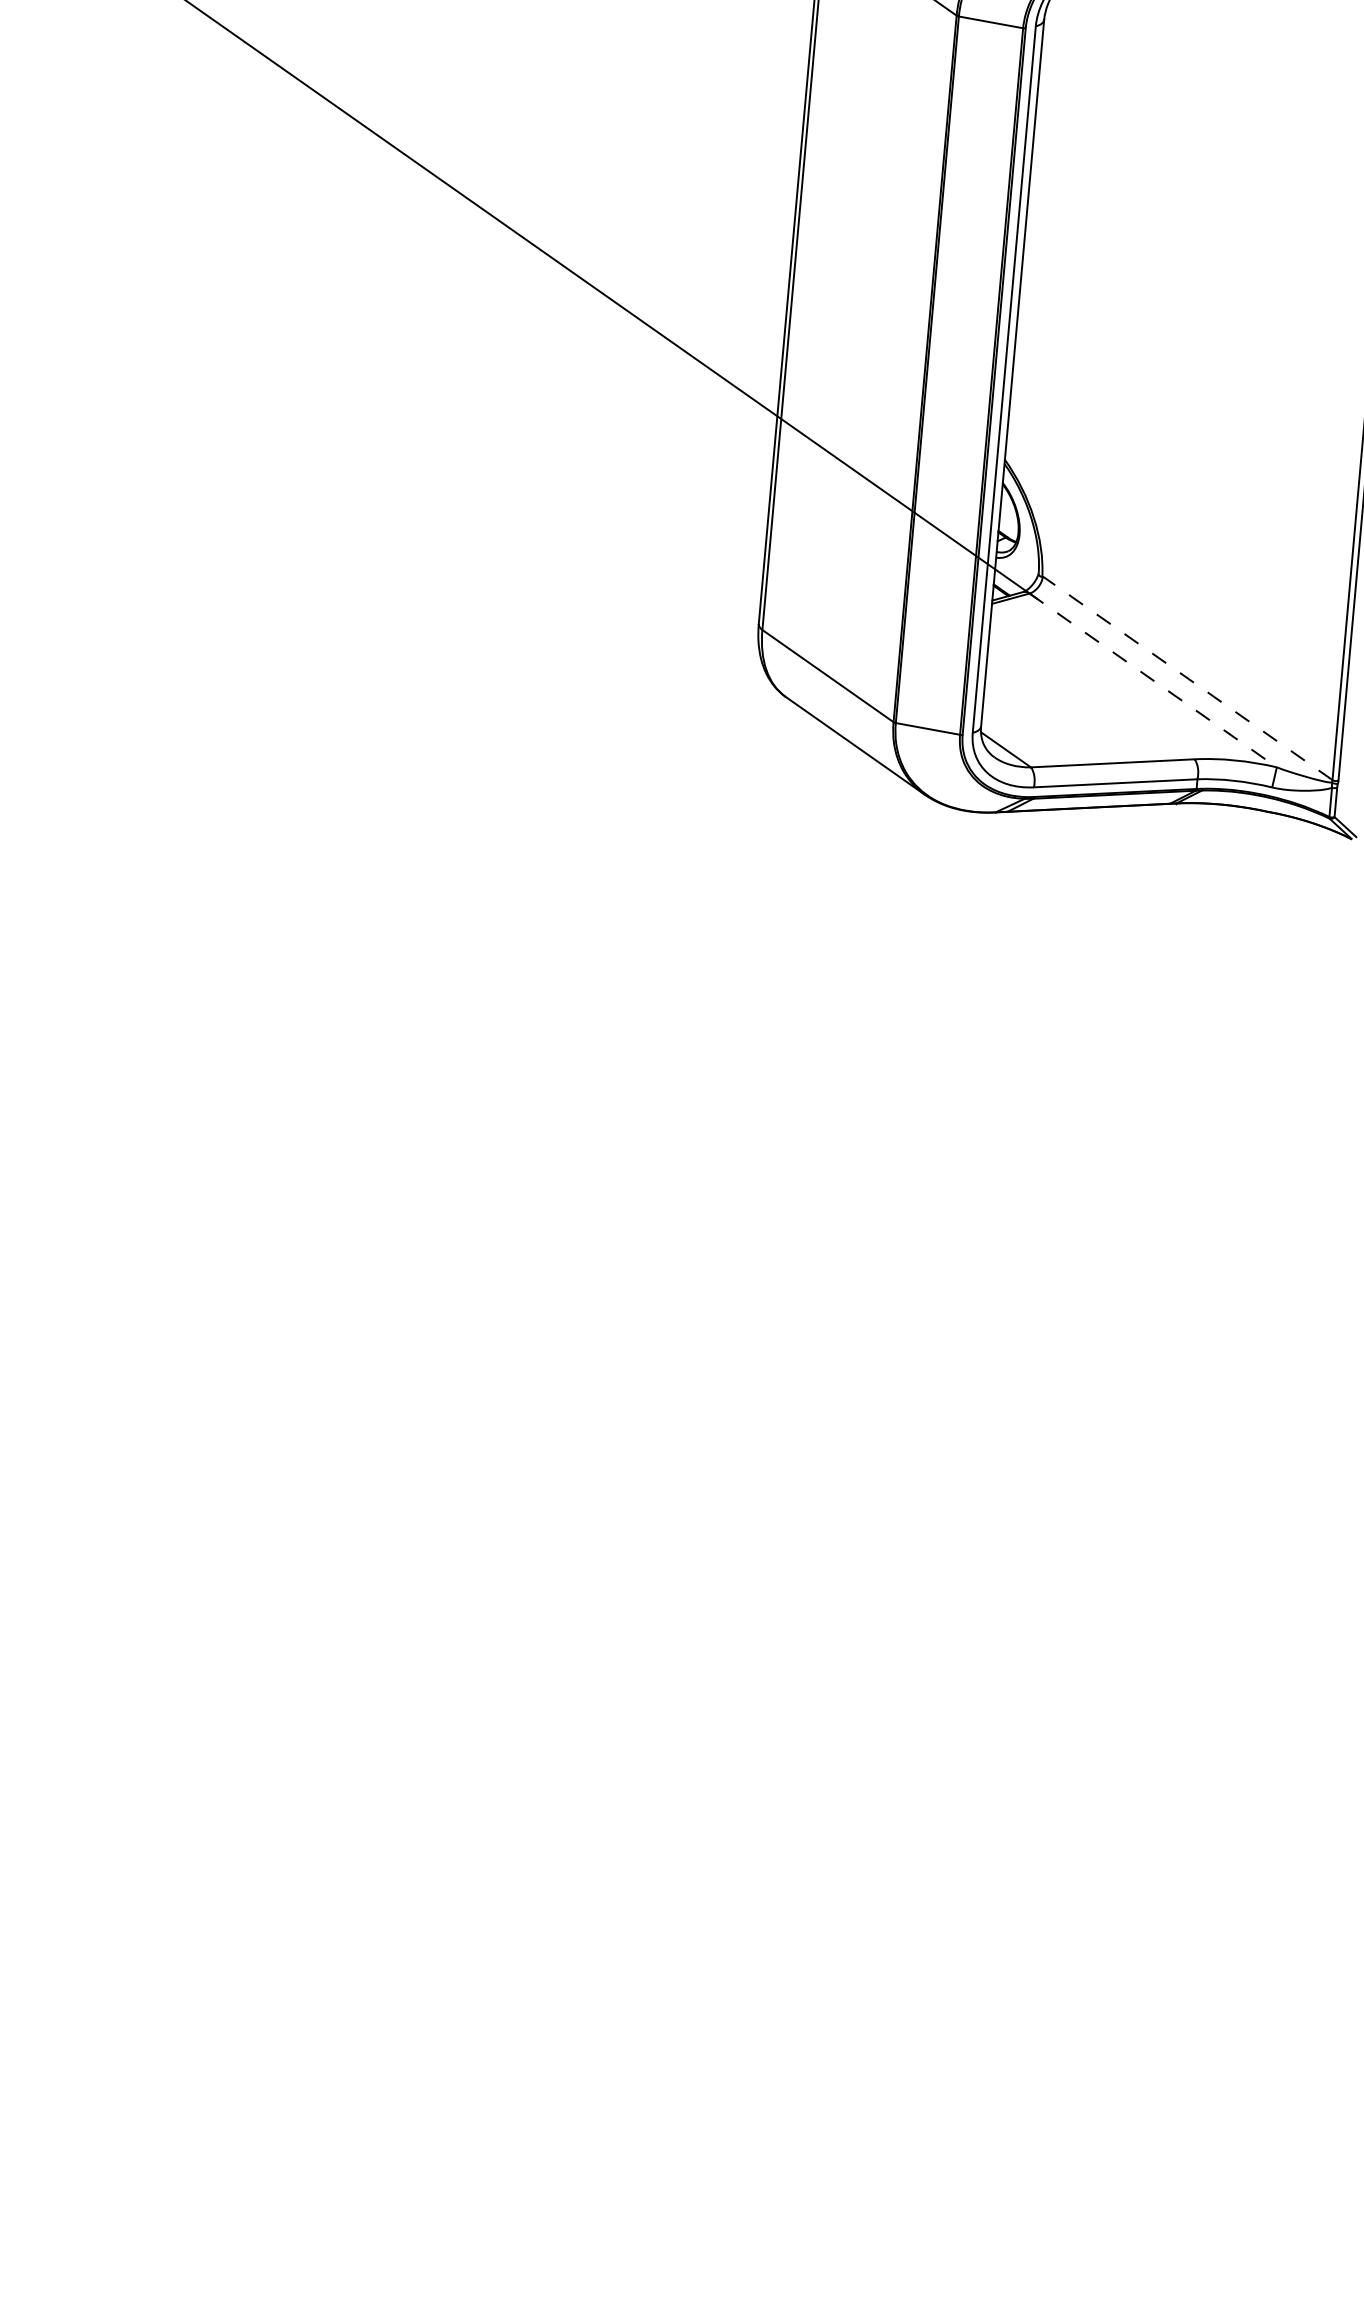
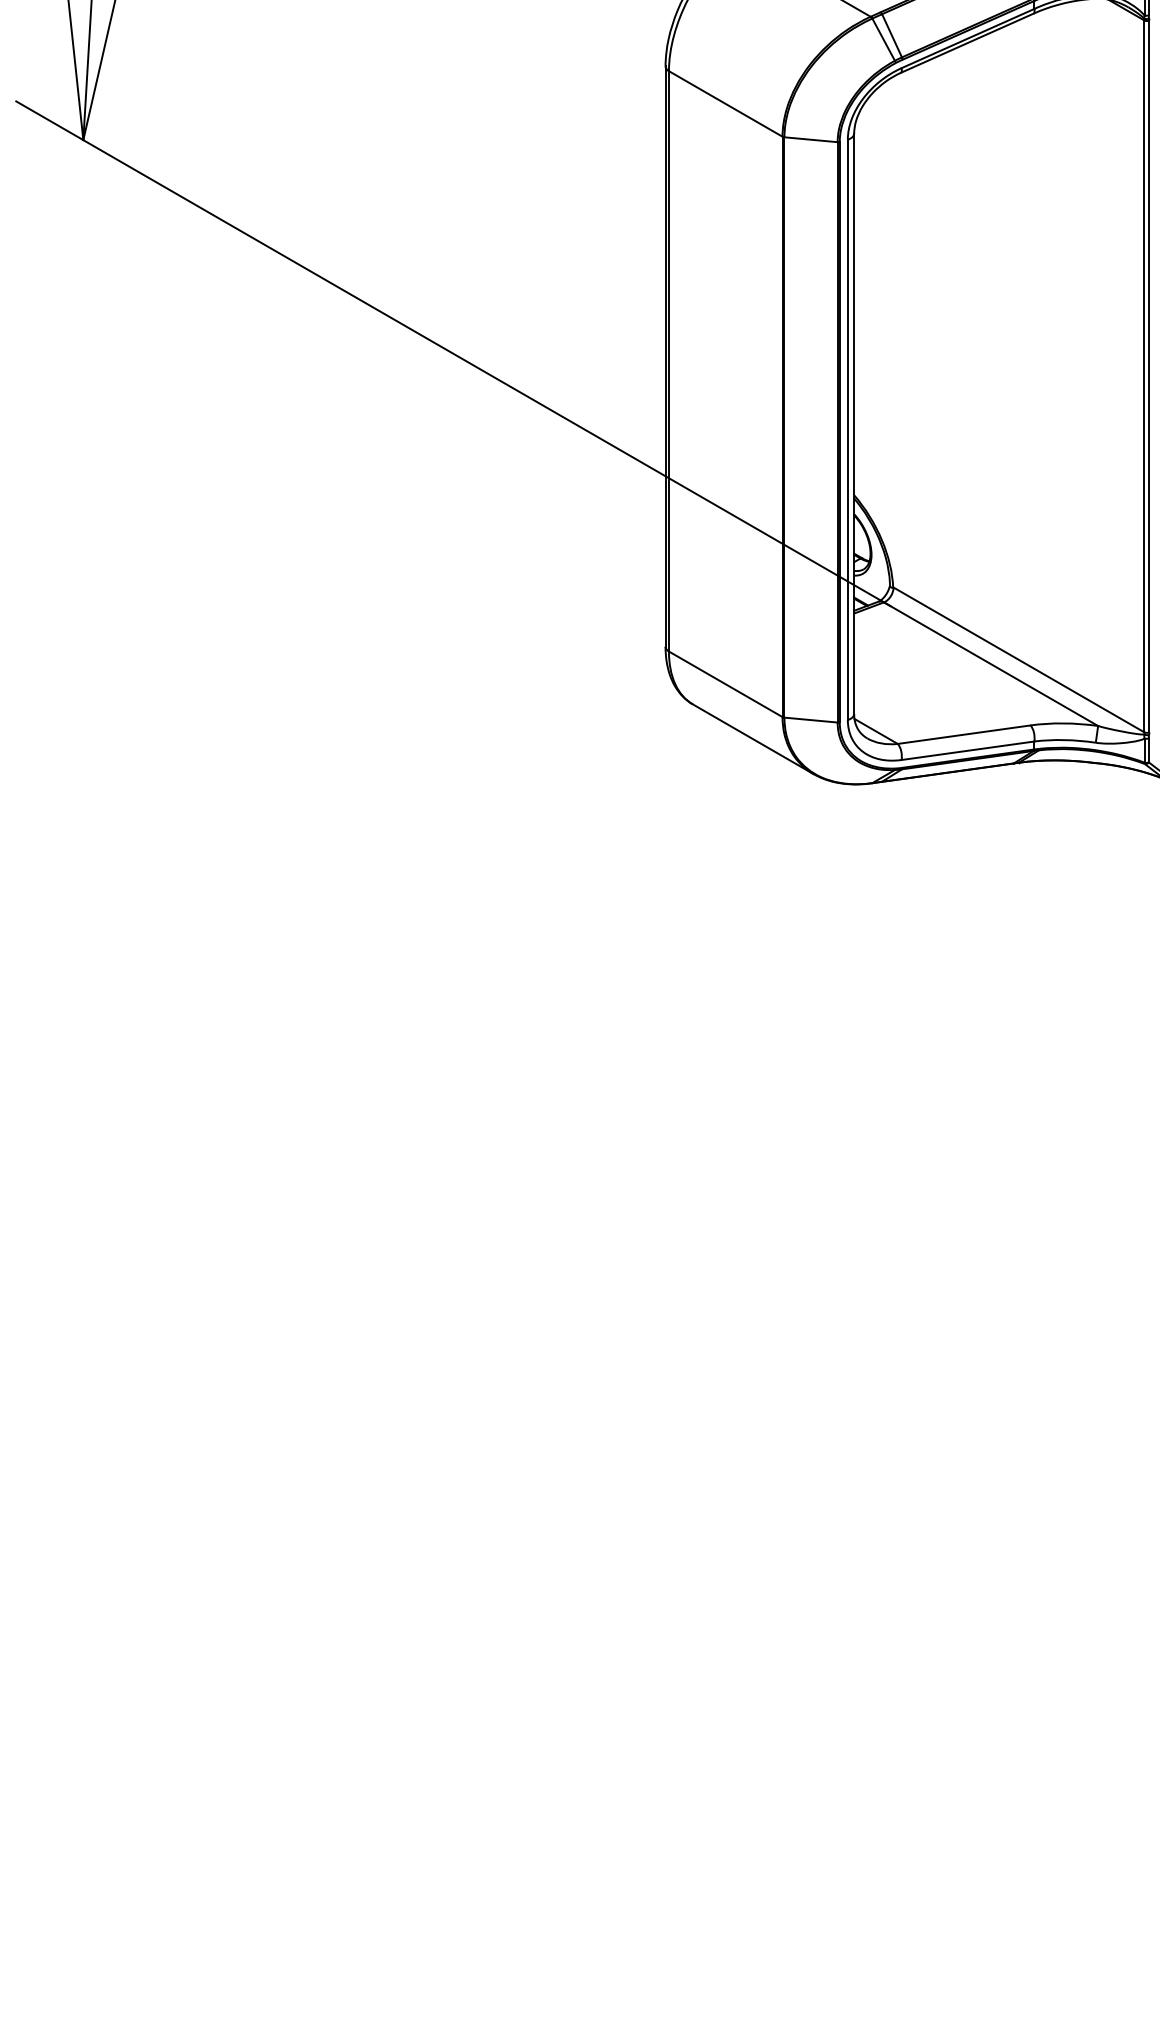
line: (1188, 677) -> (1019, 659), dashed -> solid
line: (1153, 680) -> (991, 664), dashed -> solid

